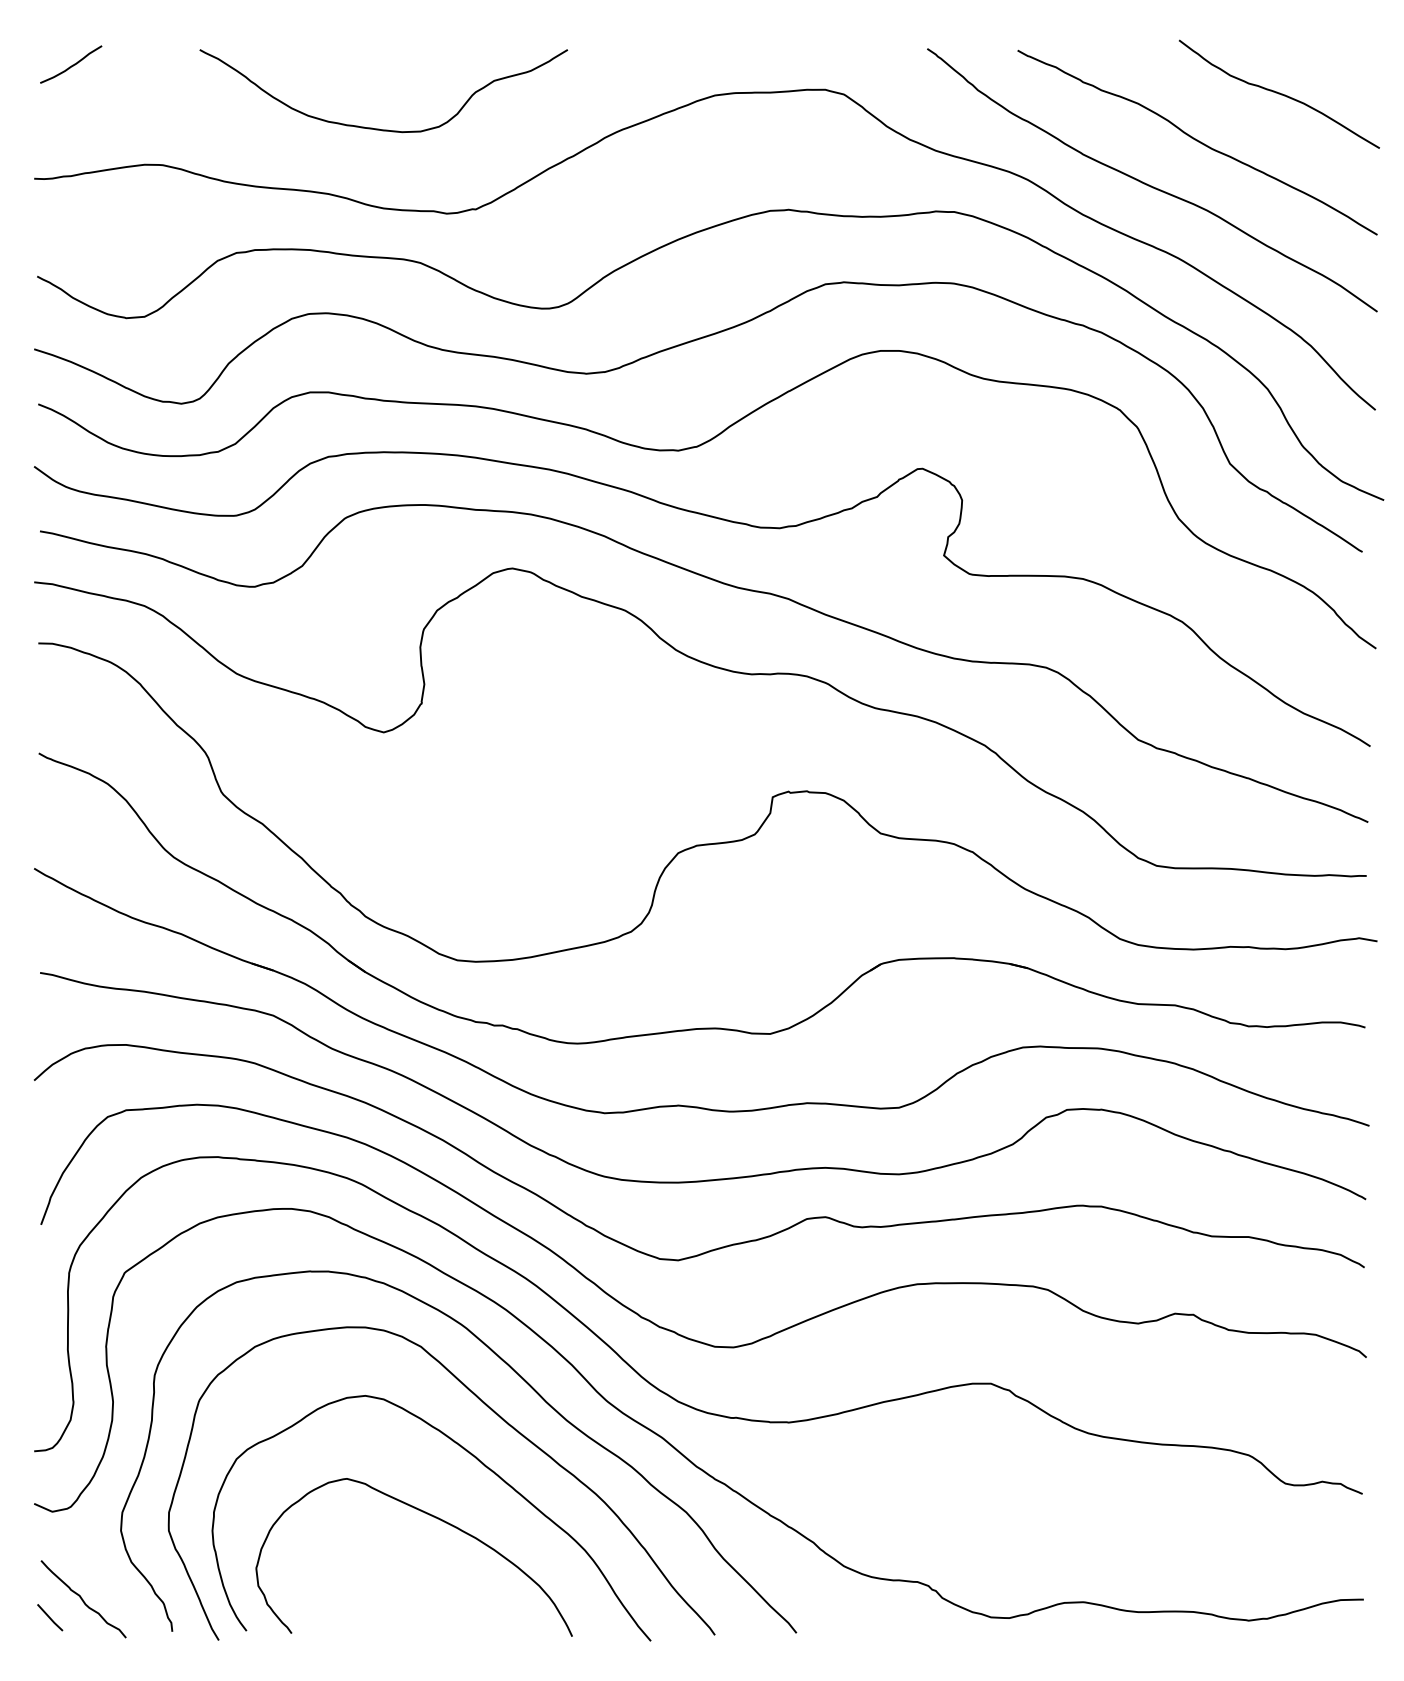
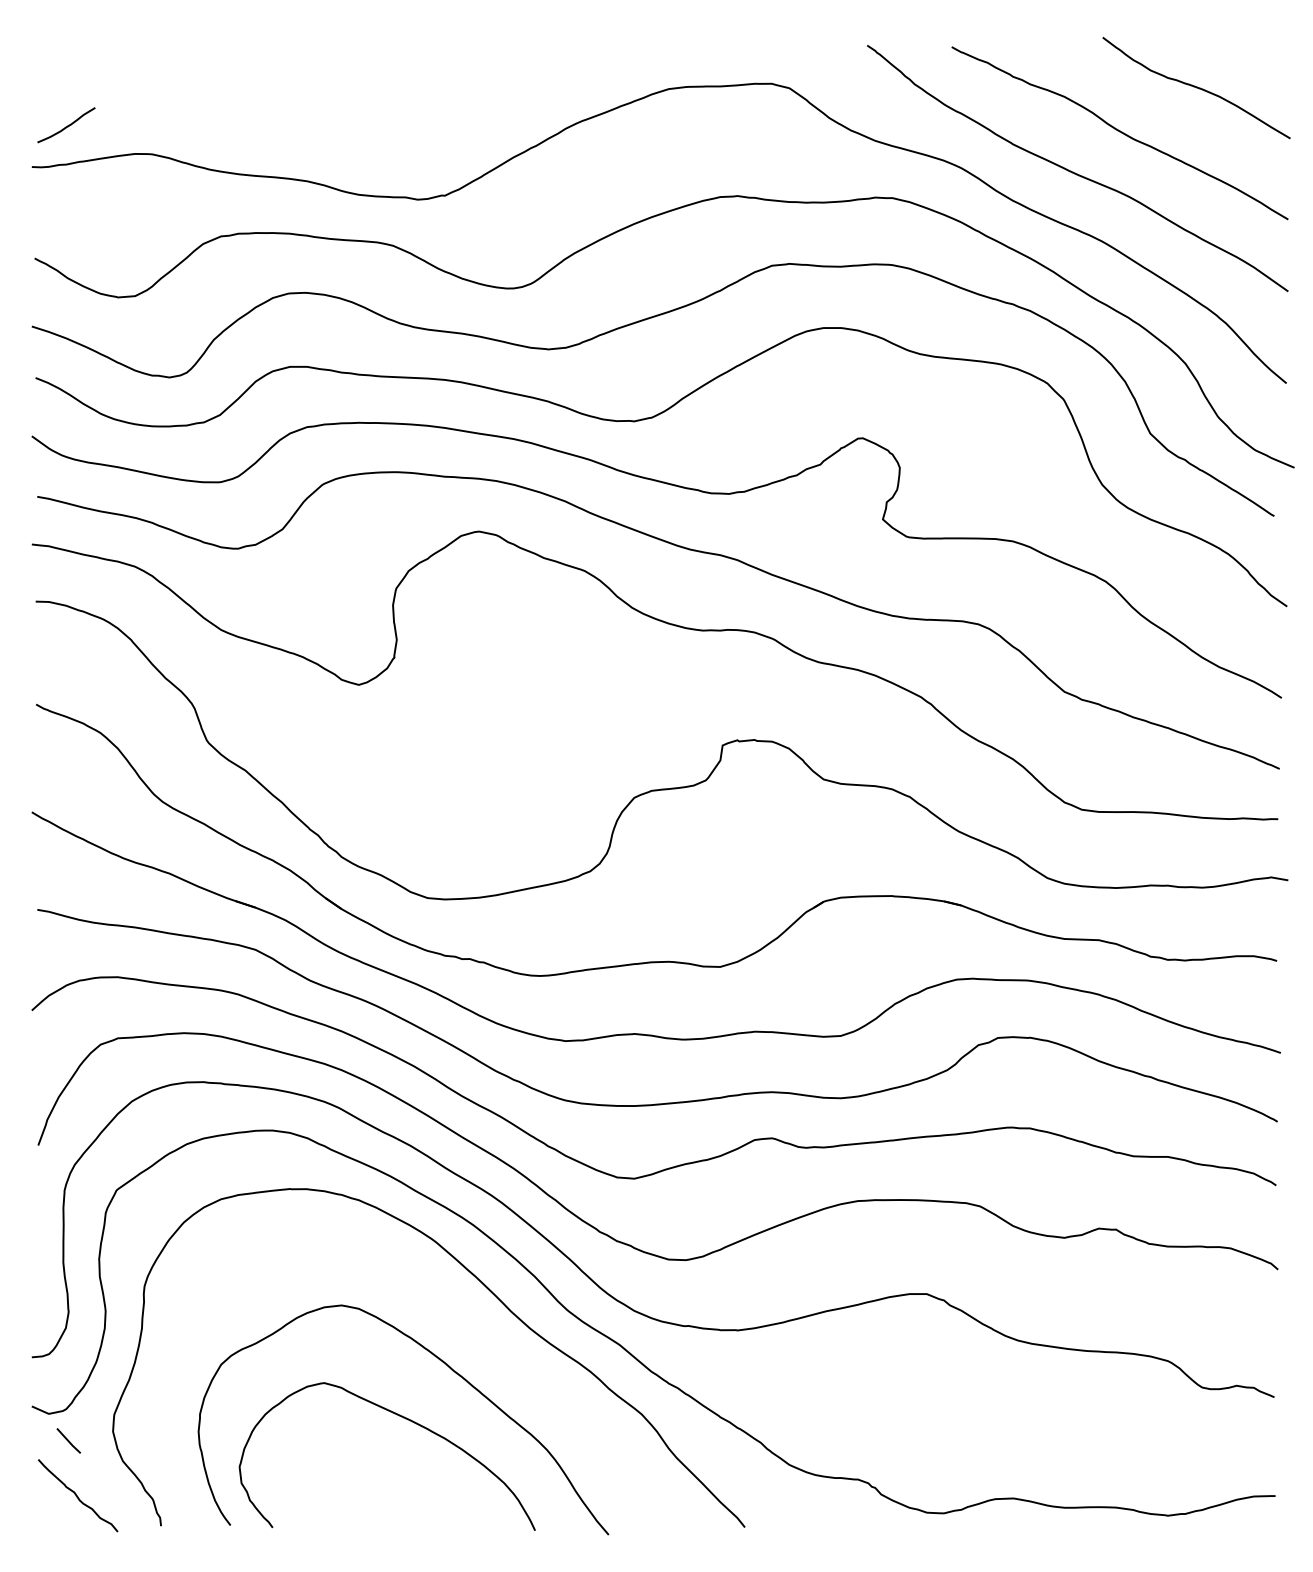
curve: (72, 64) -> (67, 125), moved
curve: (375, 127) -> (351, 119), removed
curve: (501, 1419) -> (468, 1327), removed
line: (49, 1617) -> (68, 1440), moved

